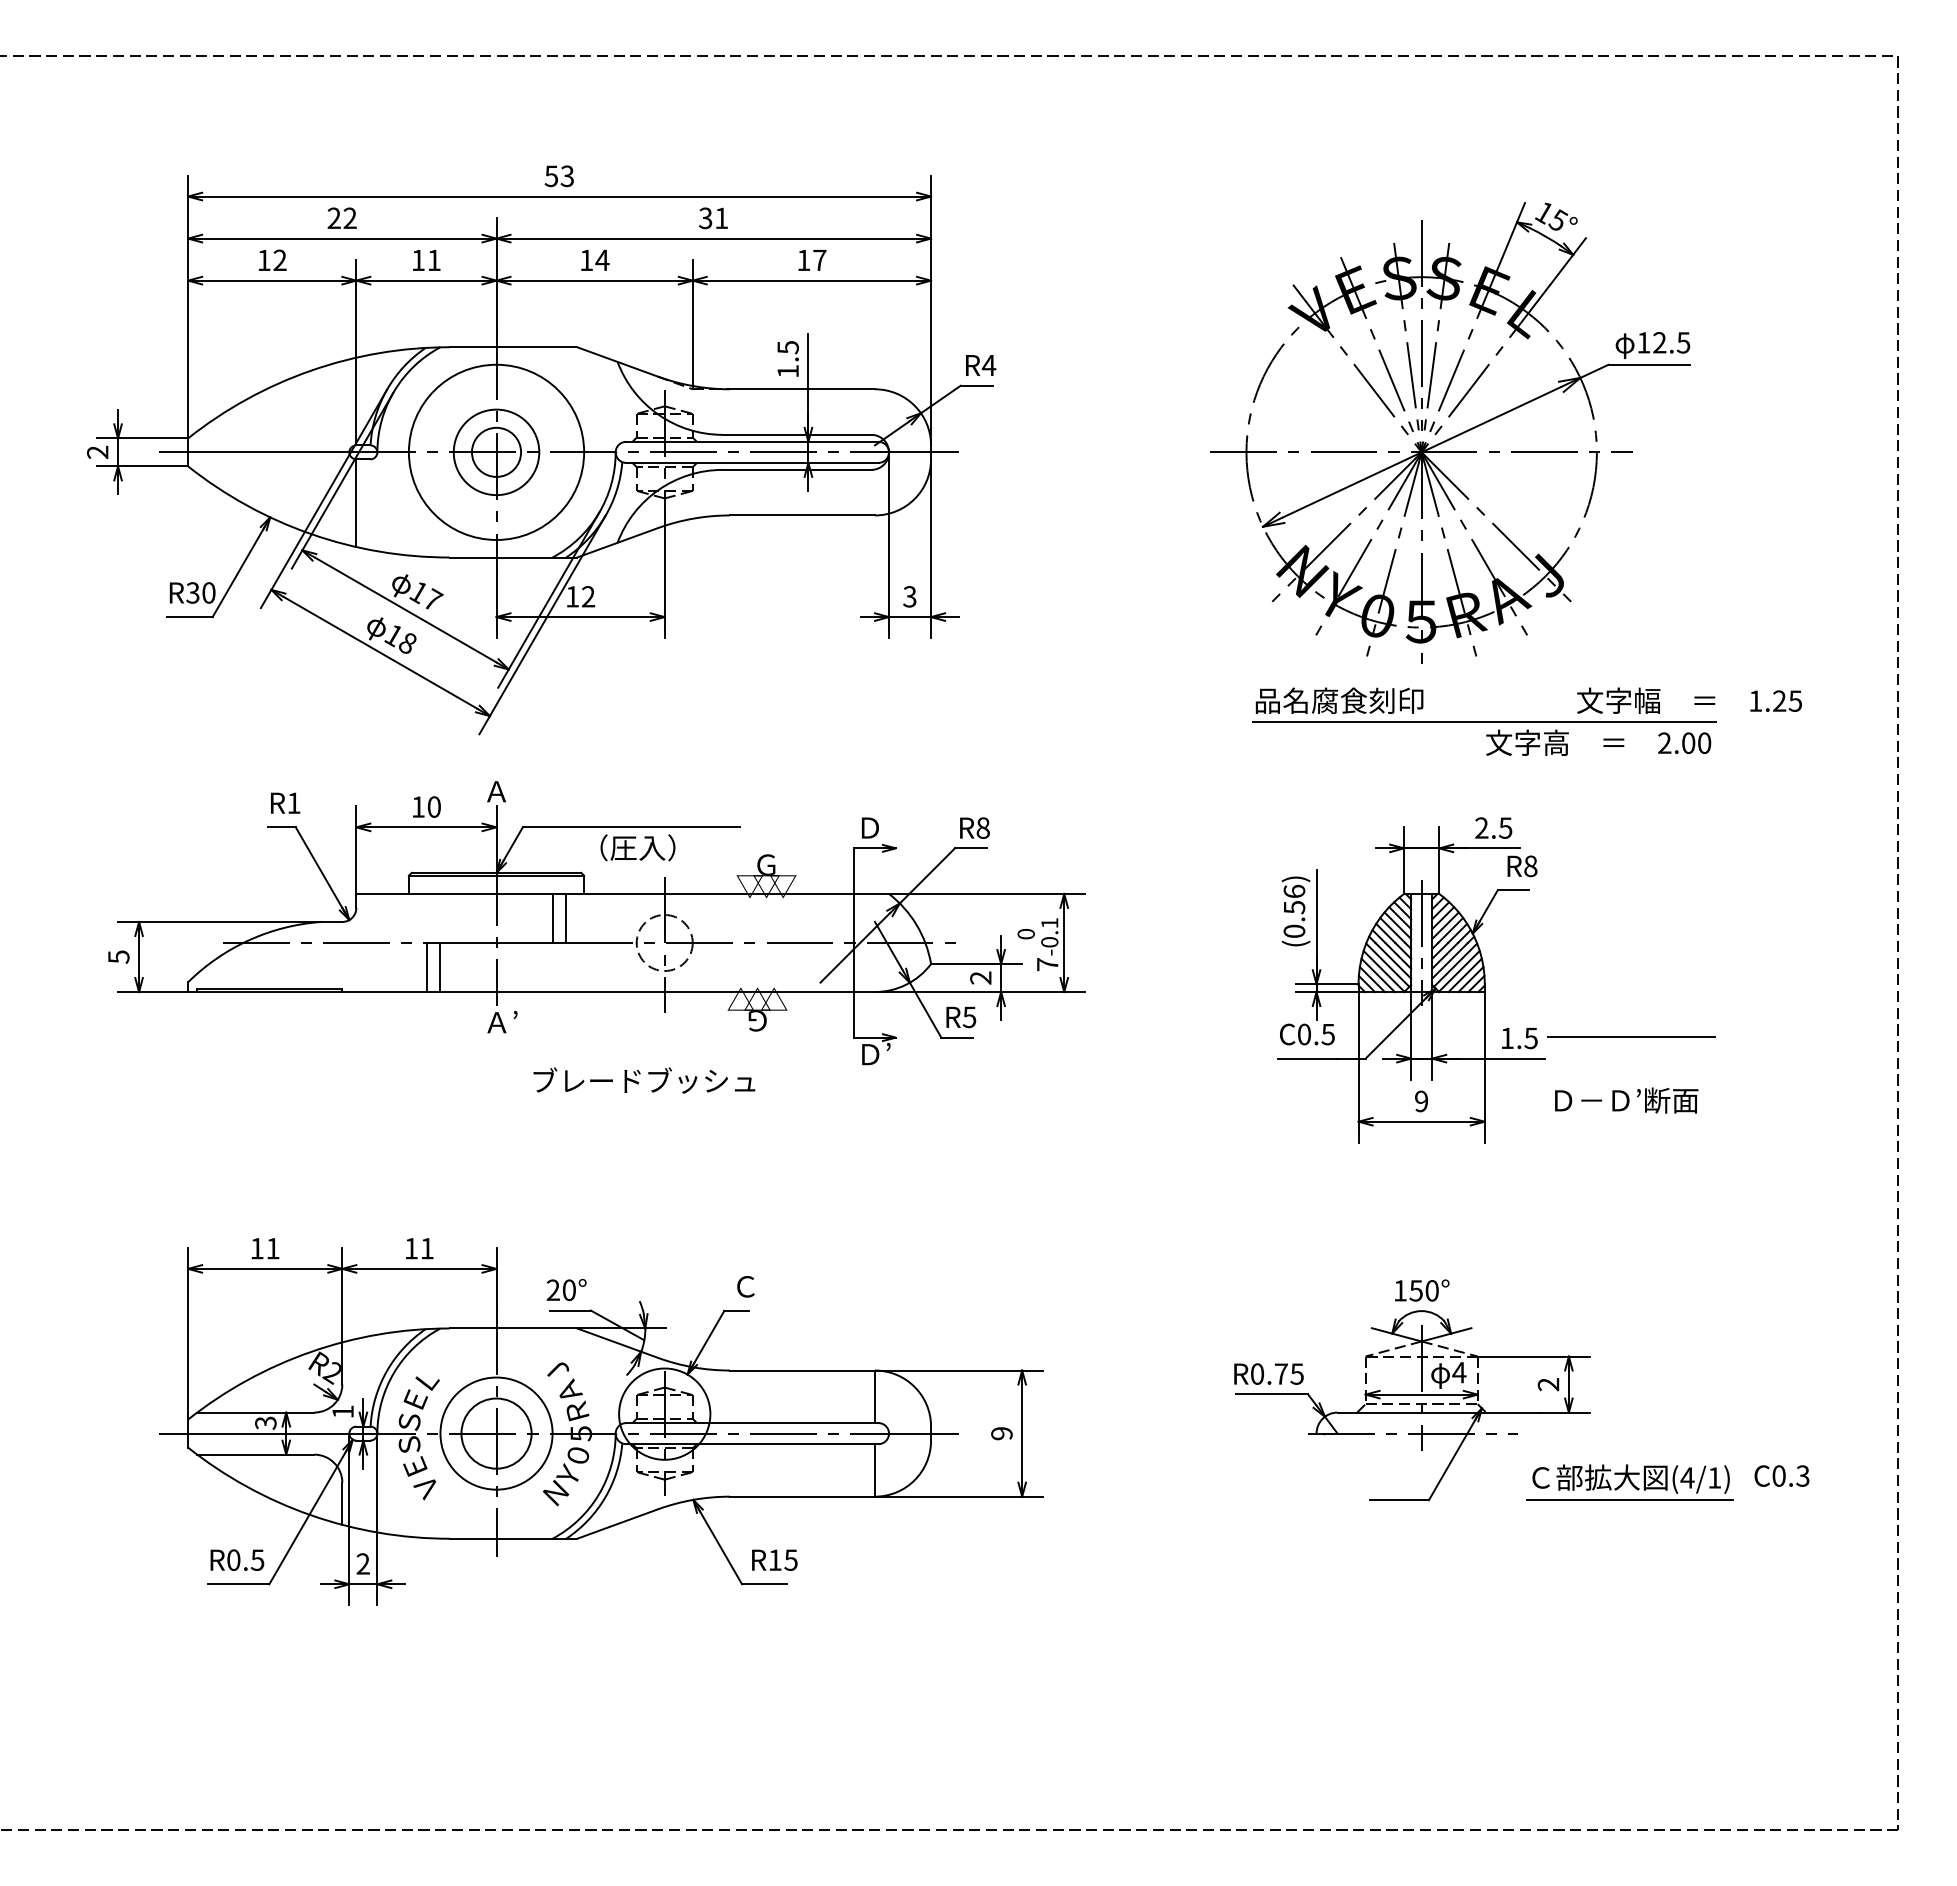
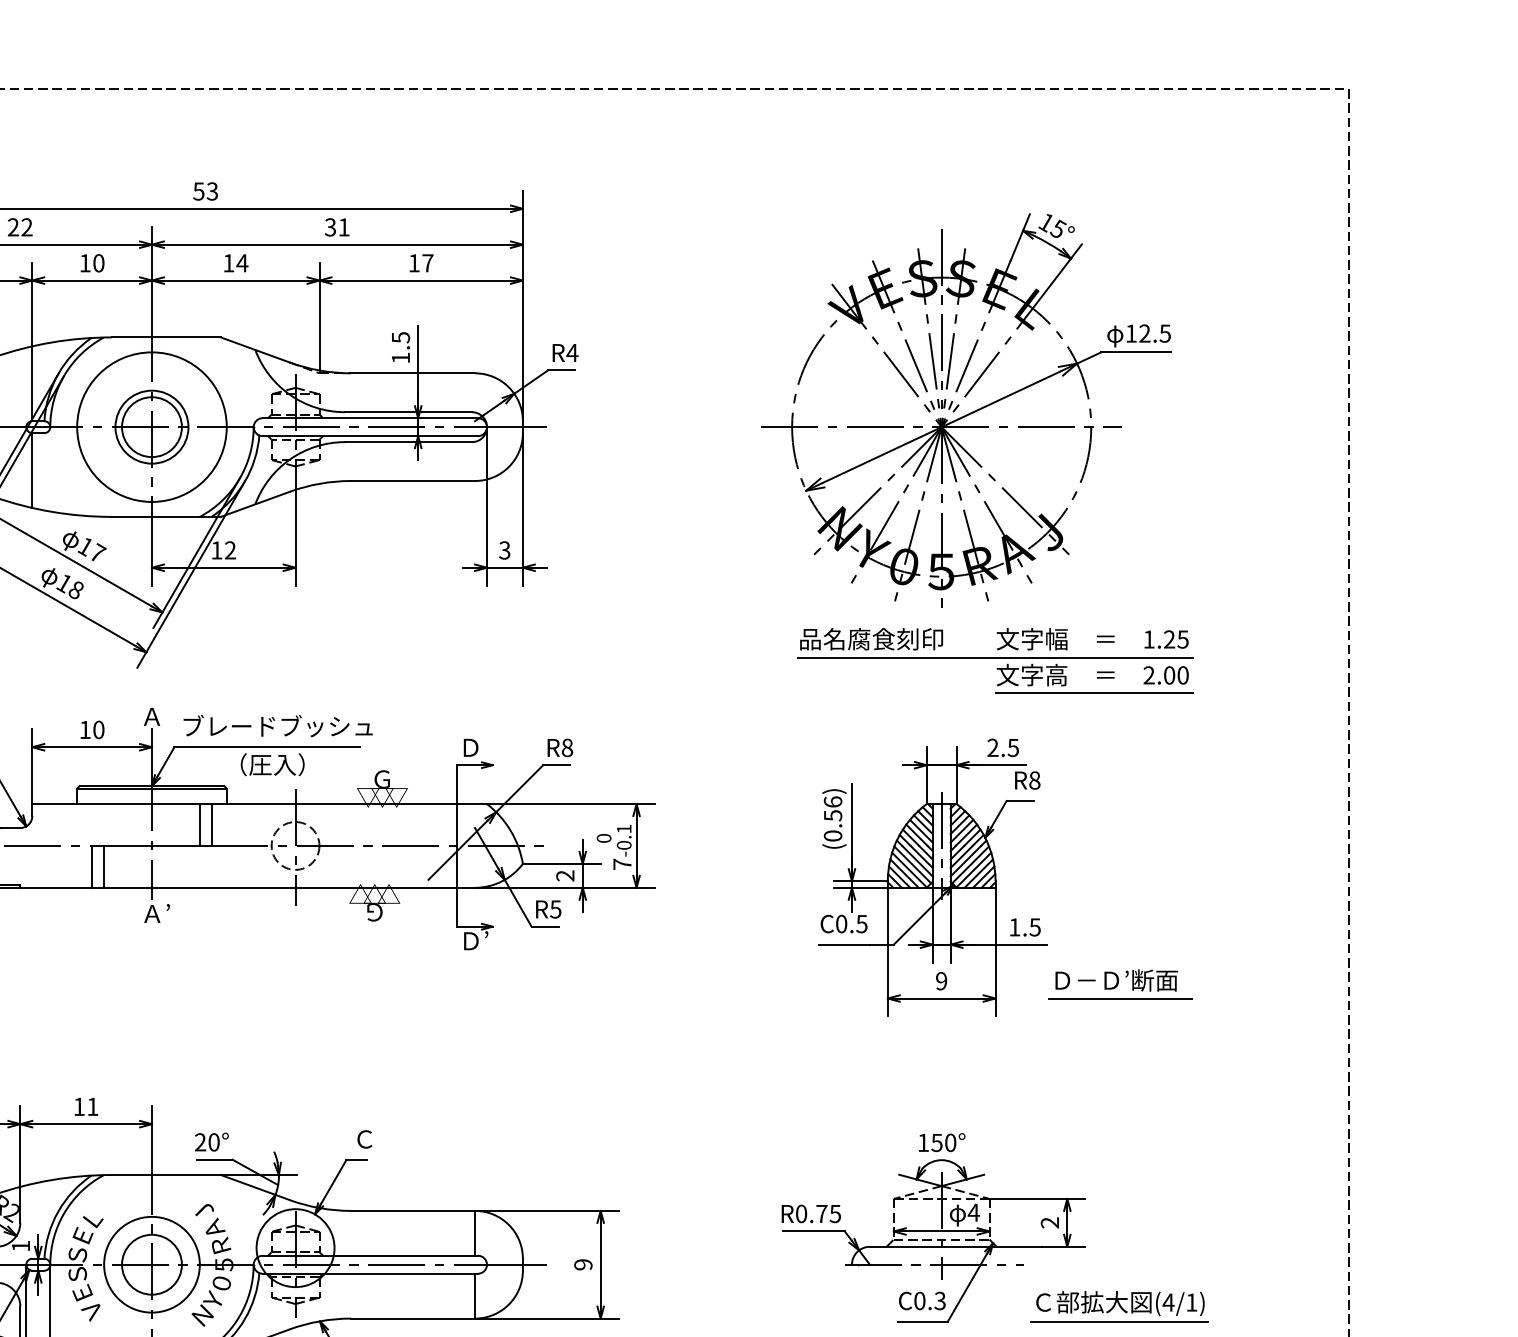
text: (433, 260) -> (98, 263), 11 -> 10
circle: (496, 452) -> (151, 427), size x1.43
text: (1689, 700) -> (1092, 638), moved
line: (1600, 764) -> (1094, 693), added
line: (1631, 1036) -> (1120, 998), moved
text: (644, 1080) -> (278, 726), moved
text: (1781, 1475) -> (921, 1300), moved

